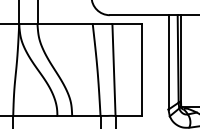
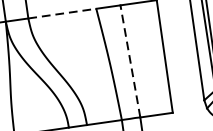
line: (65, 24) -> (62, 13), solid -> dashed
line: (113, 70) -> (129, 61), solid -> dashed

